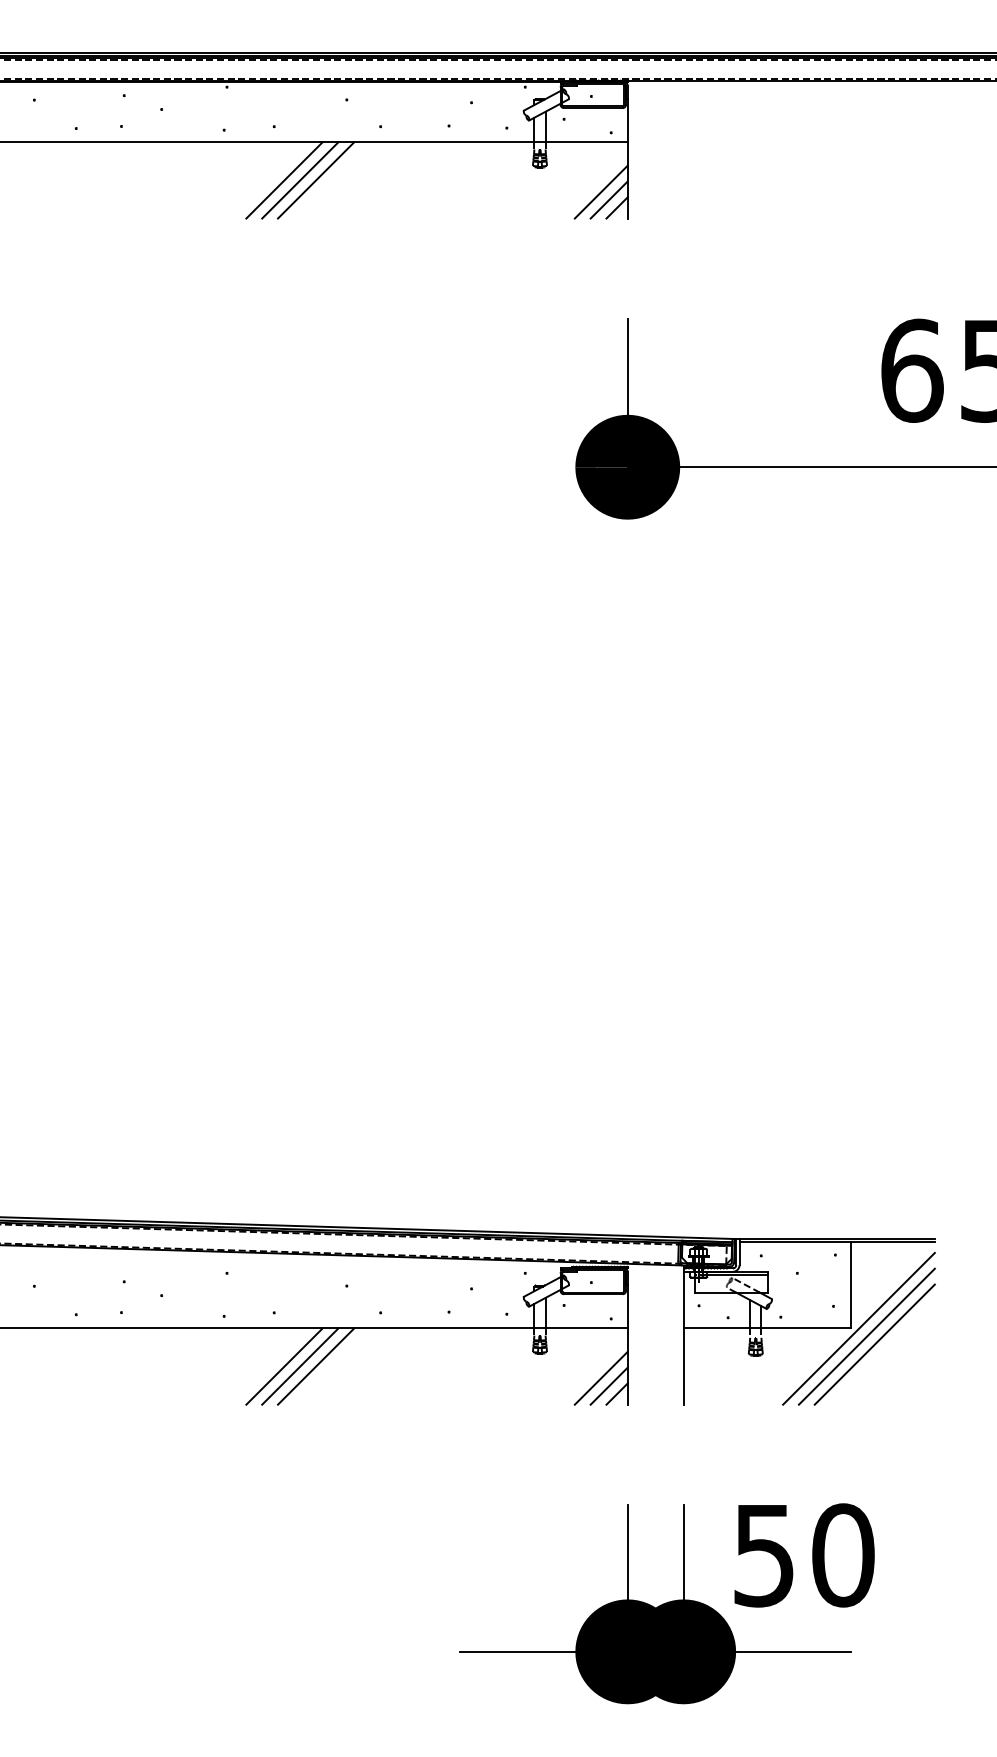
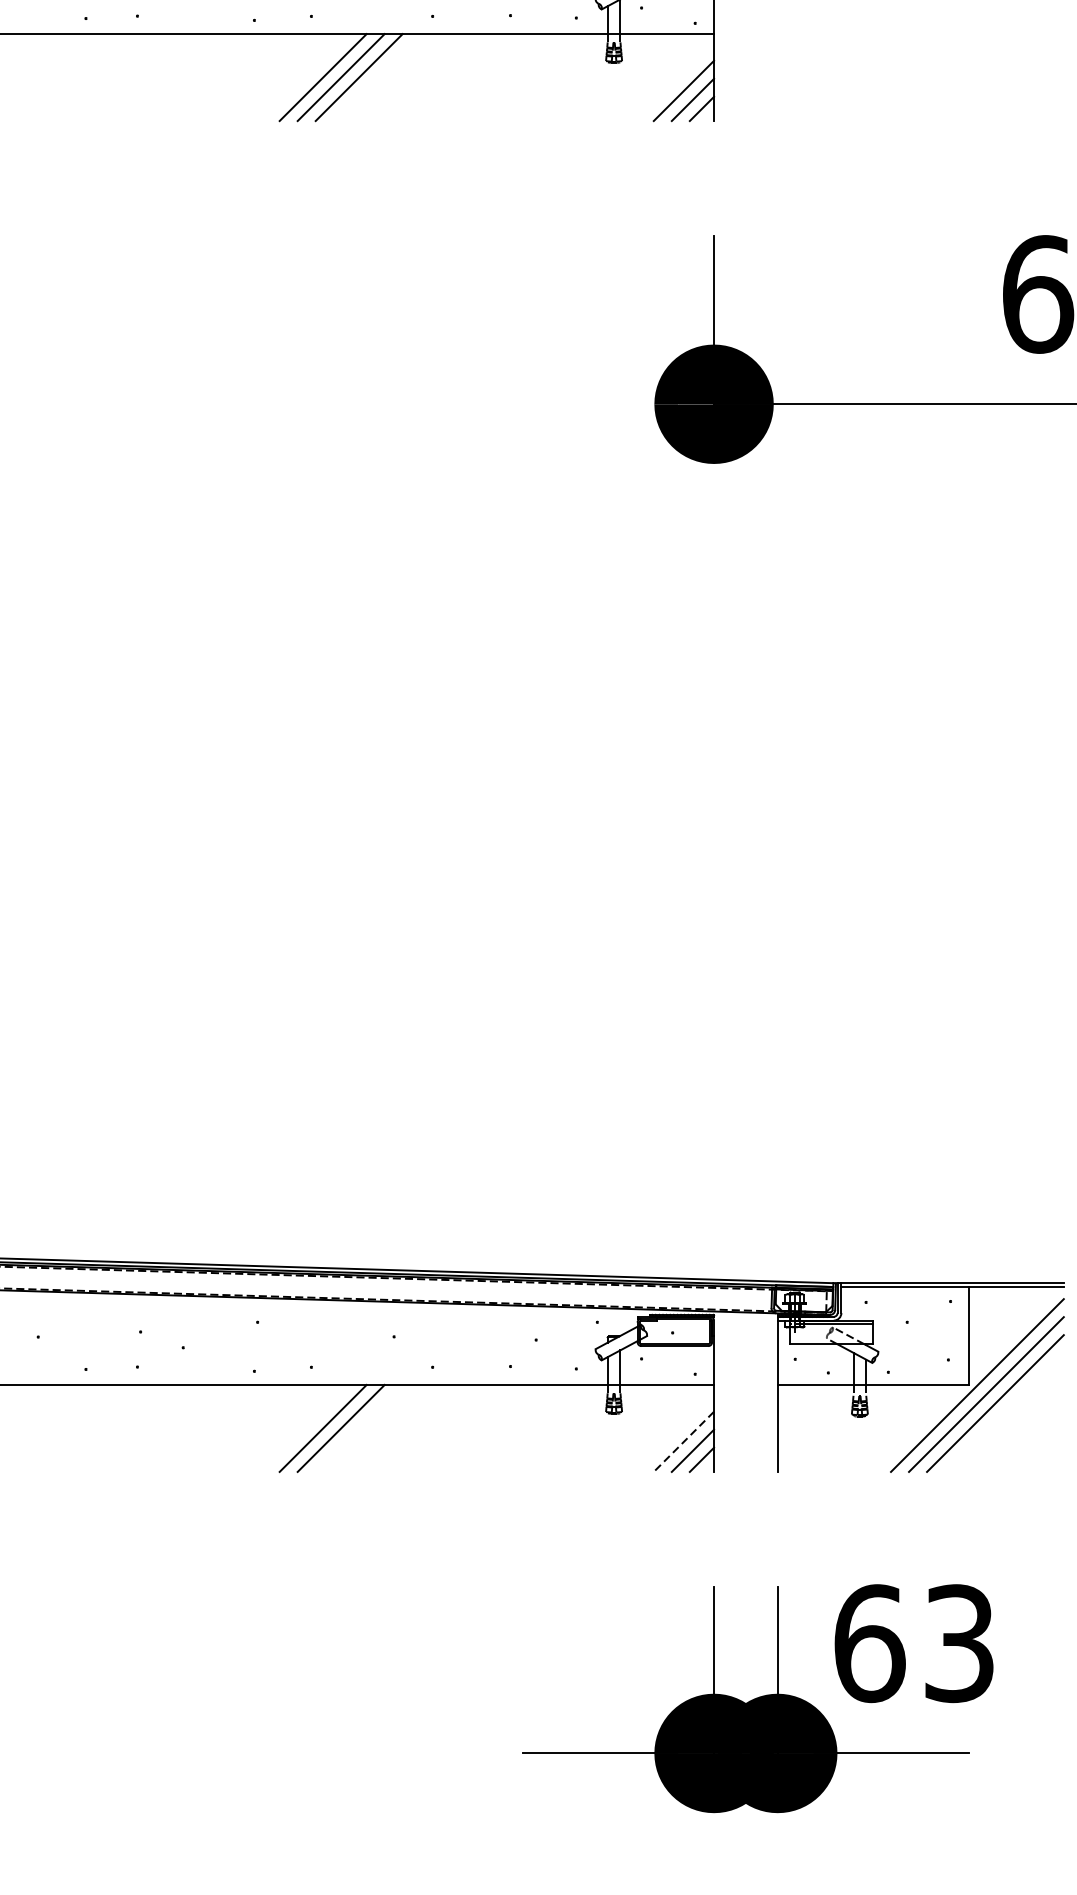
line: (315, 1366) -> (358, 1428), removed
line: (600, 1378) -> (683, 1442), solid -> dashed
text: (803, 1555) -> (914, 1643), 50 -> 63

